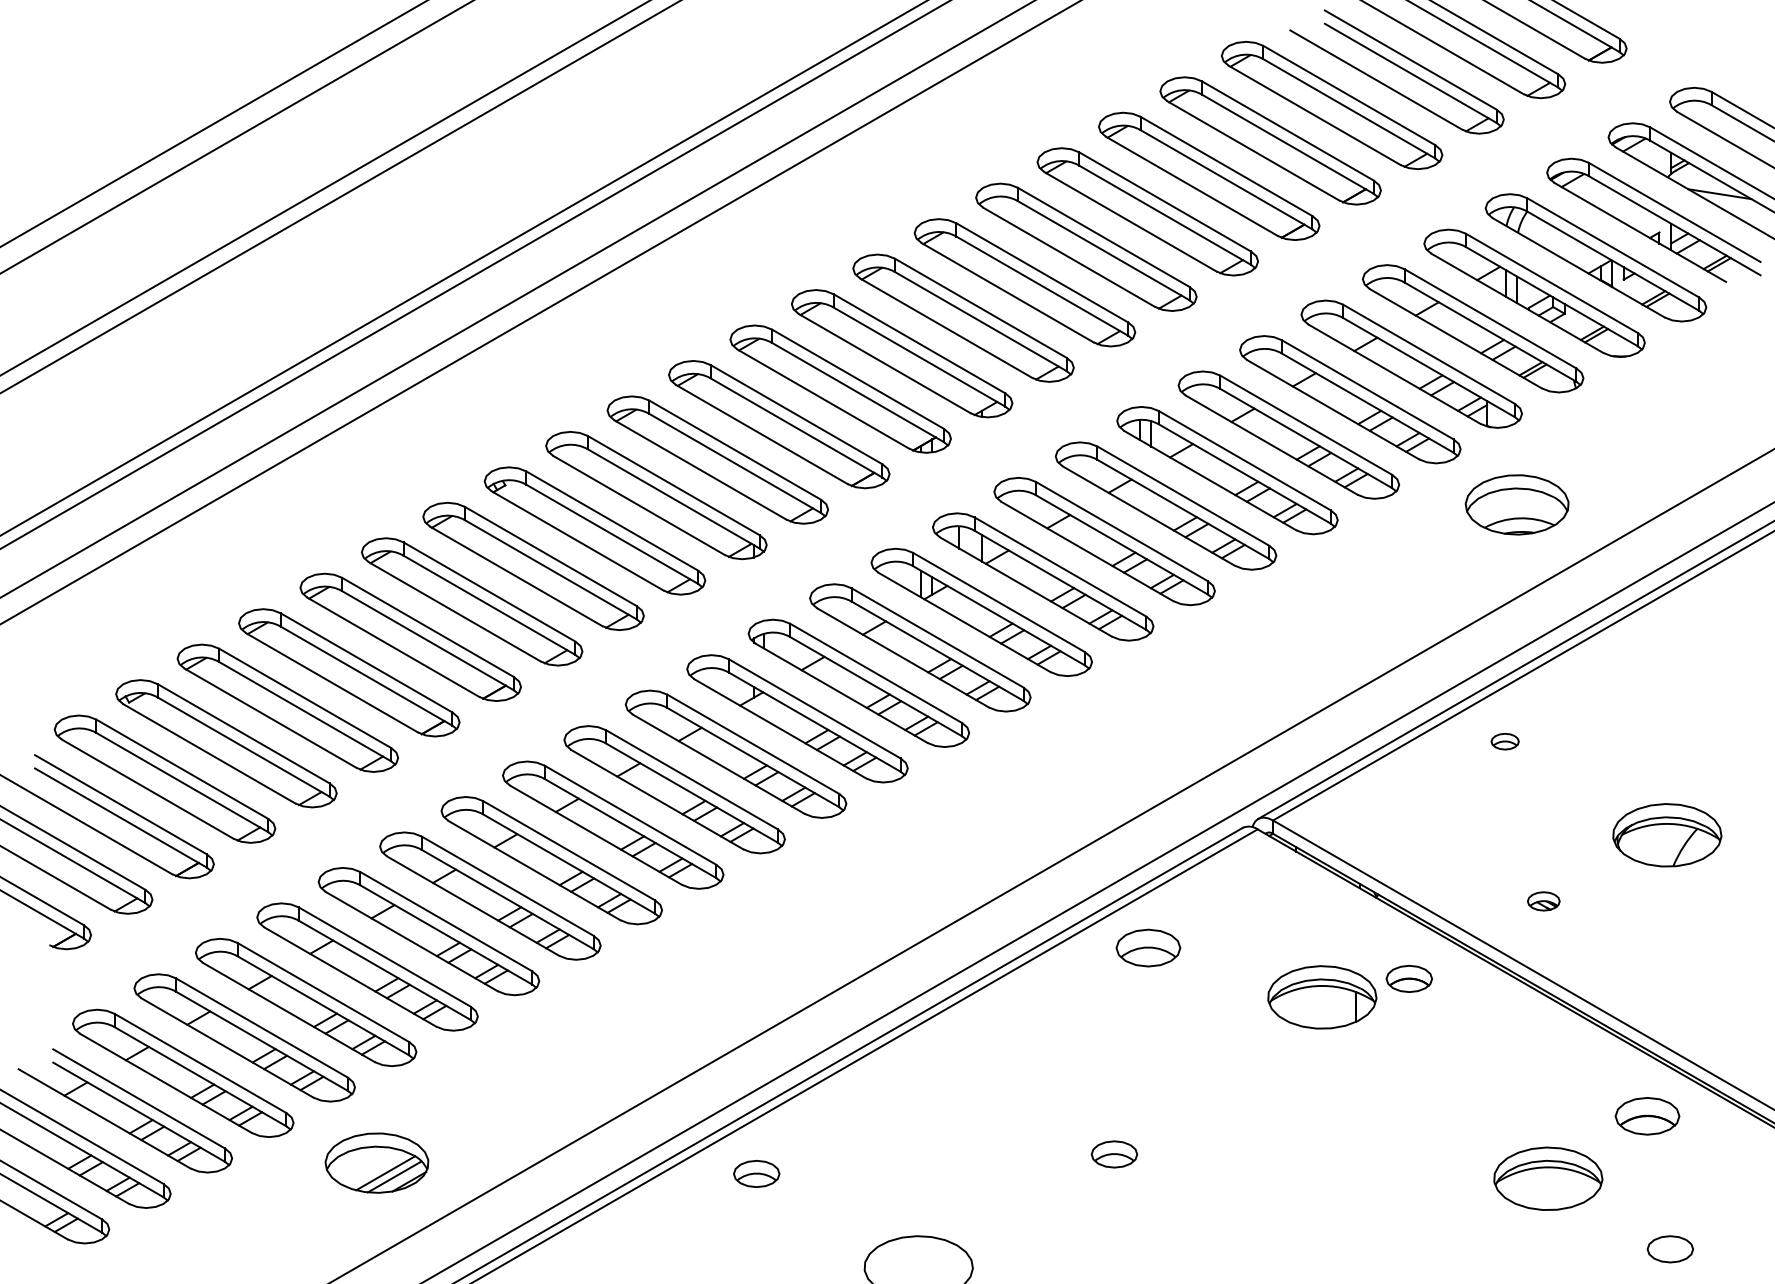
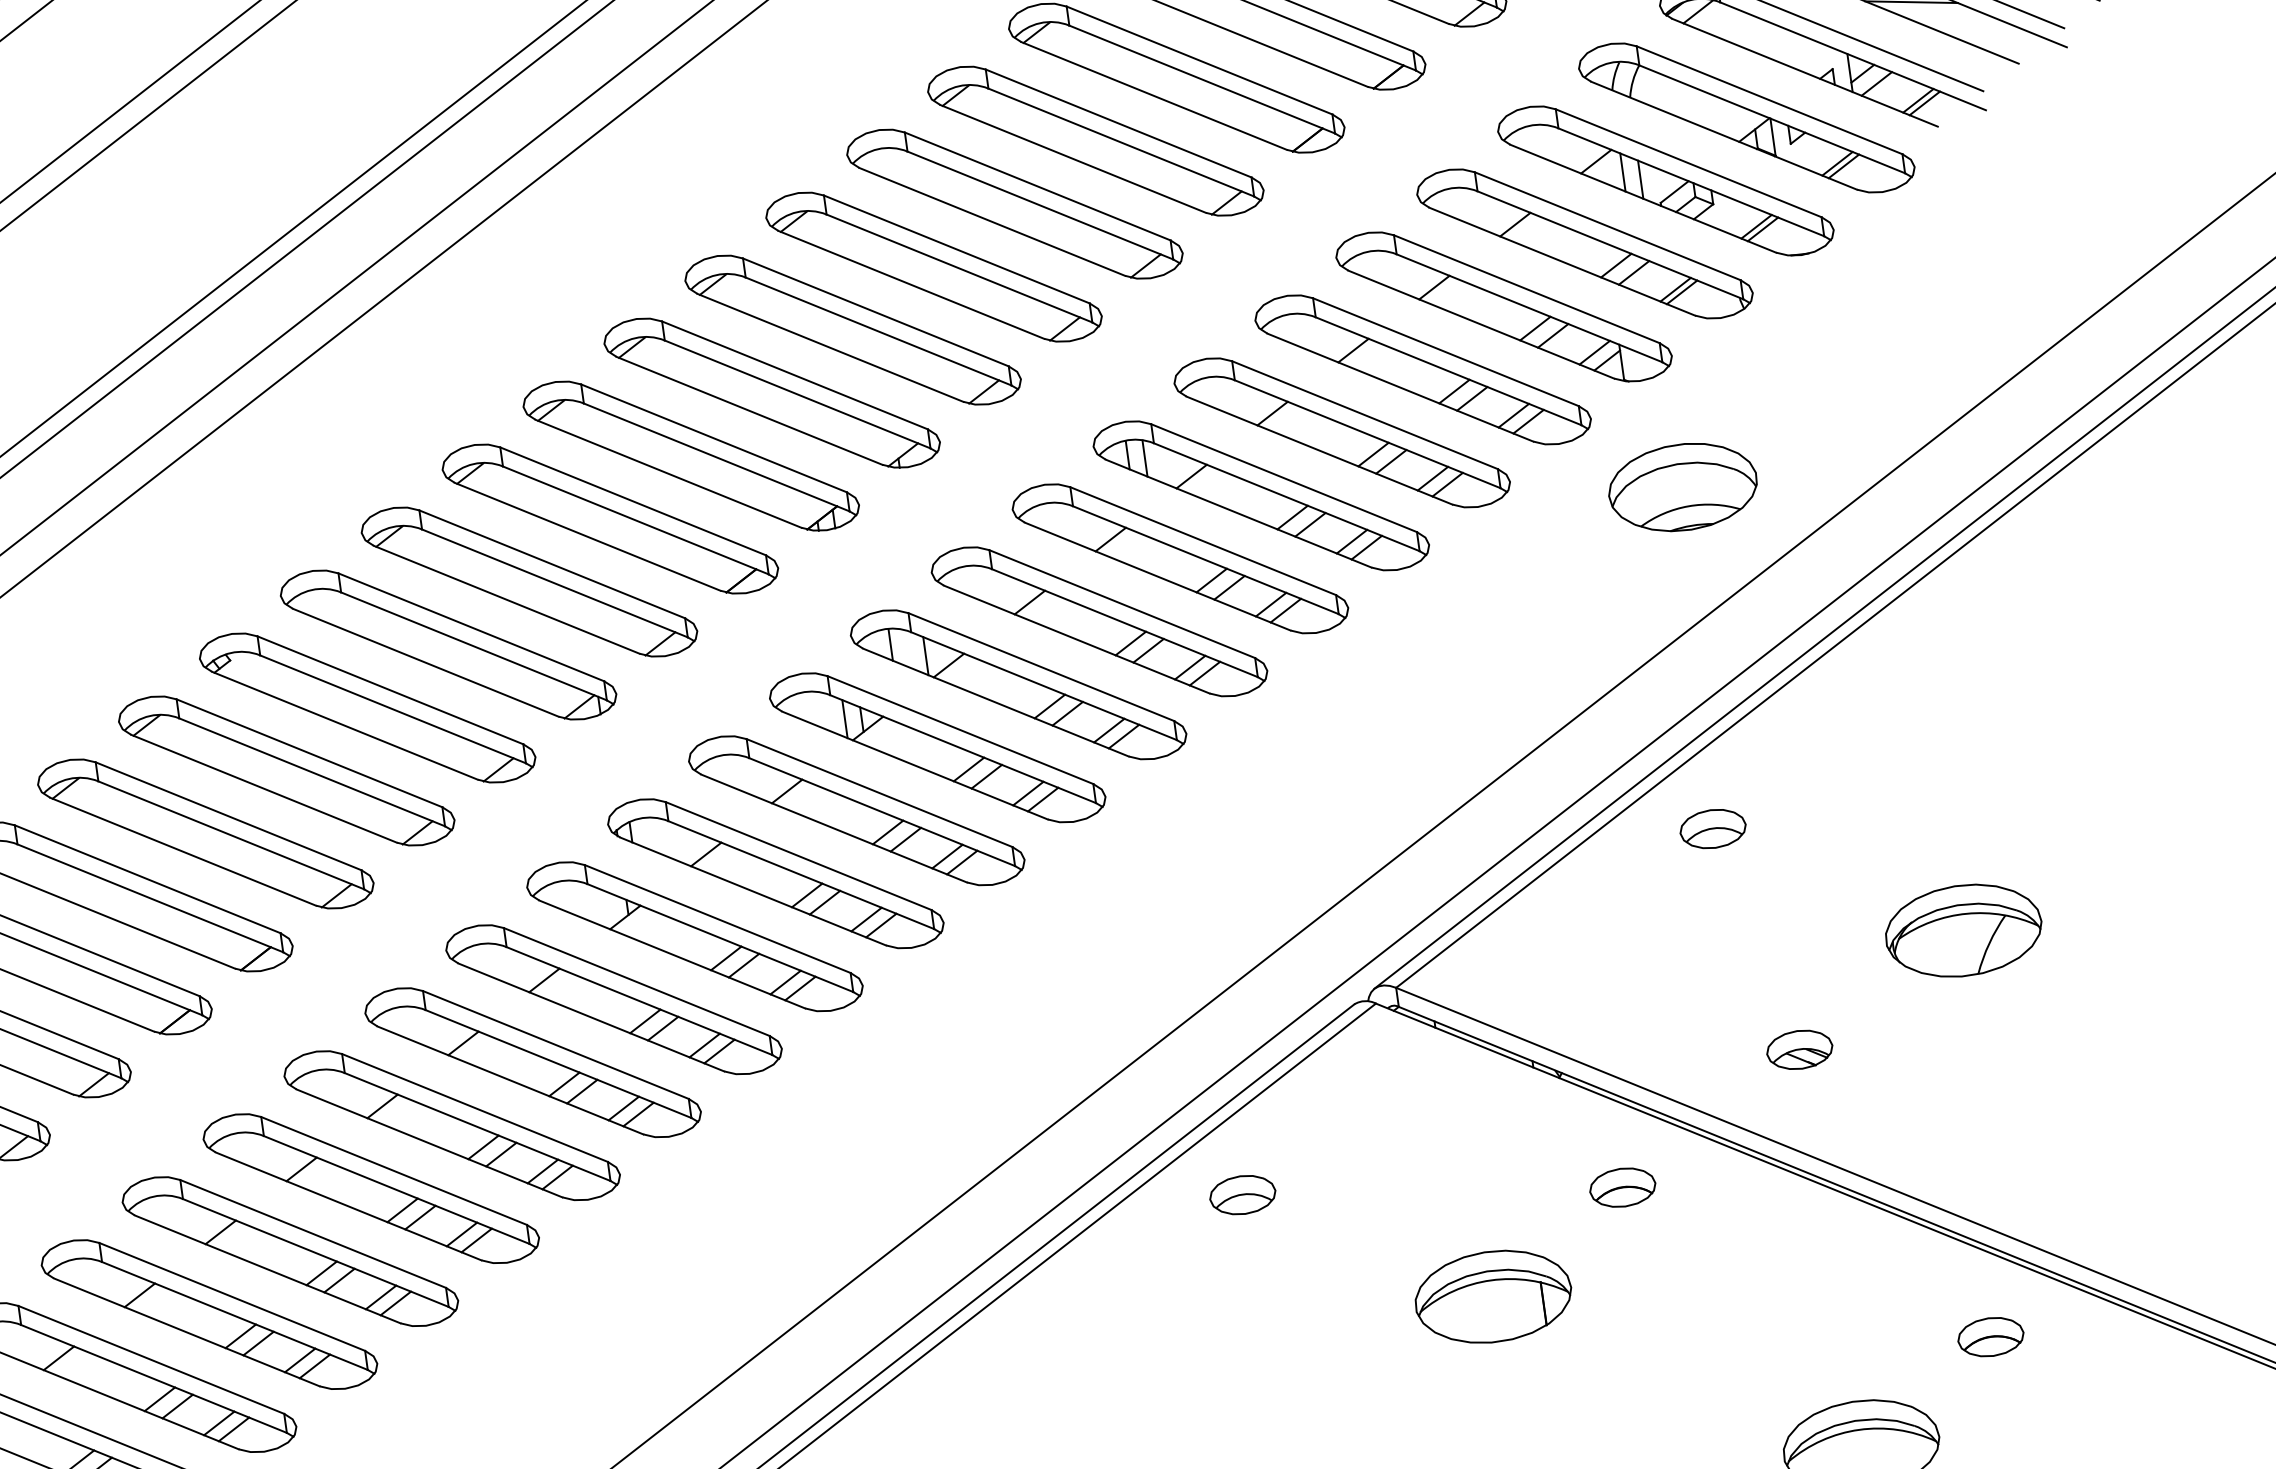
part: (1504, 741) -> (1711, 828), size x1.67
part: (1543, 901) -> (1799, 1050), size x1.43
part: (1147, 947) -> (1241, 1194), size x0.71
part: (1322, 997) -> (1493, 1296), moved
part: (1646, 1116) -> (1989, 1337), size x0.71

